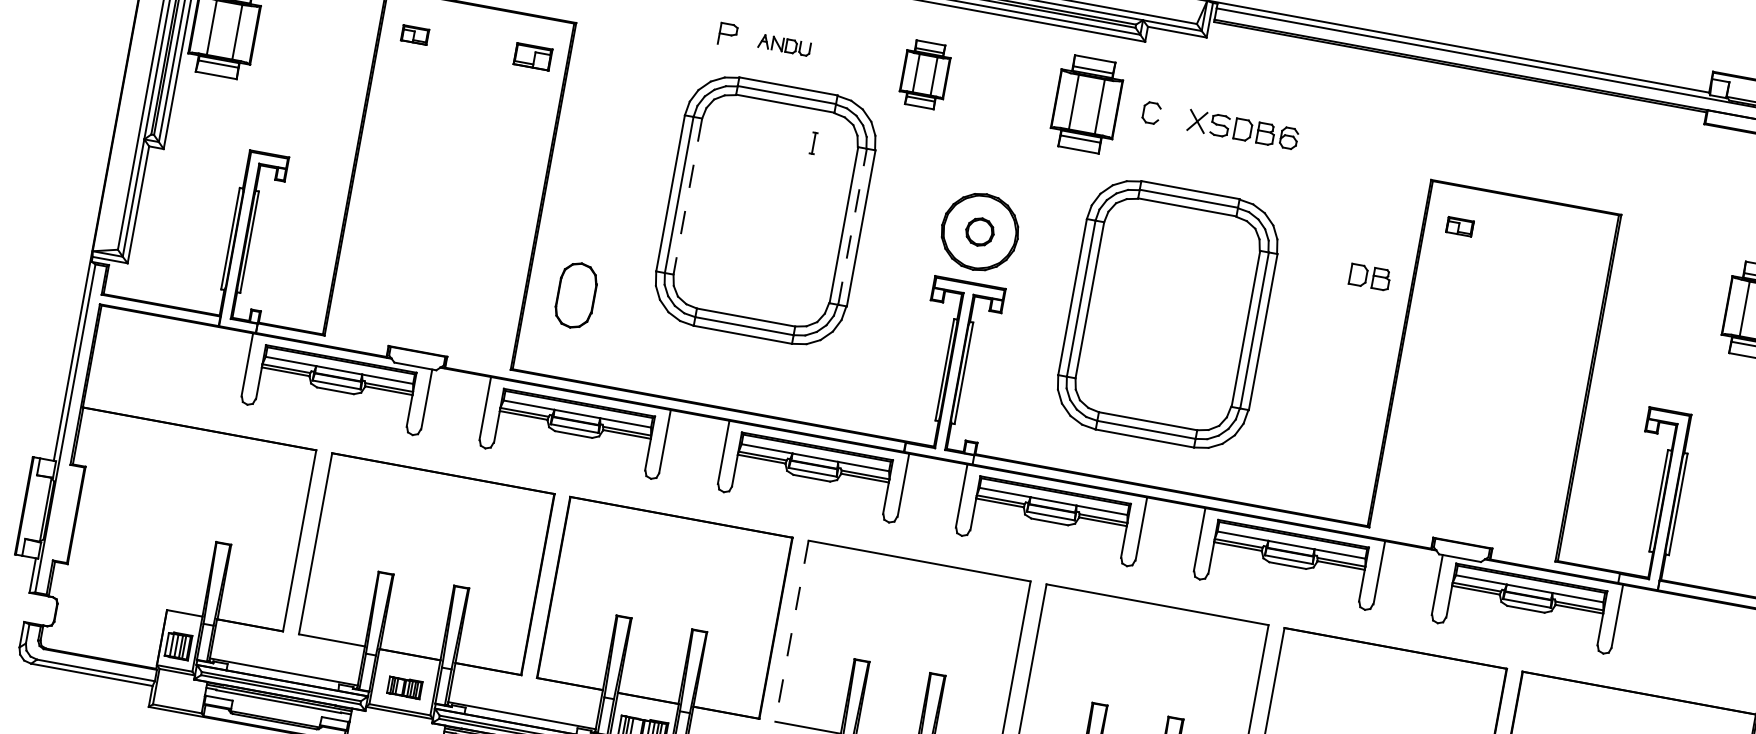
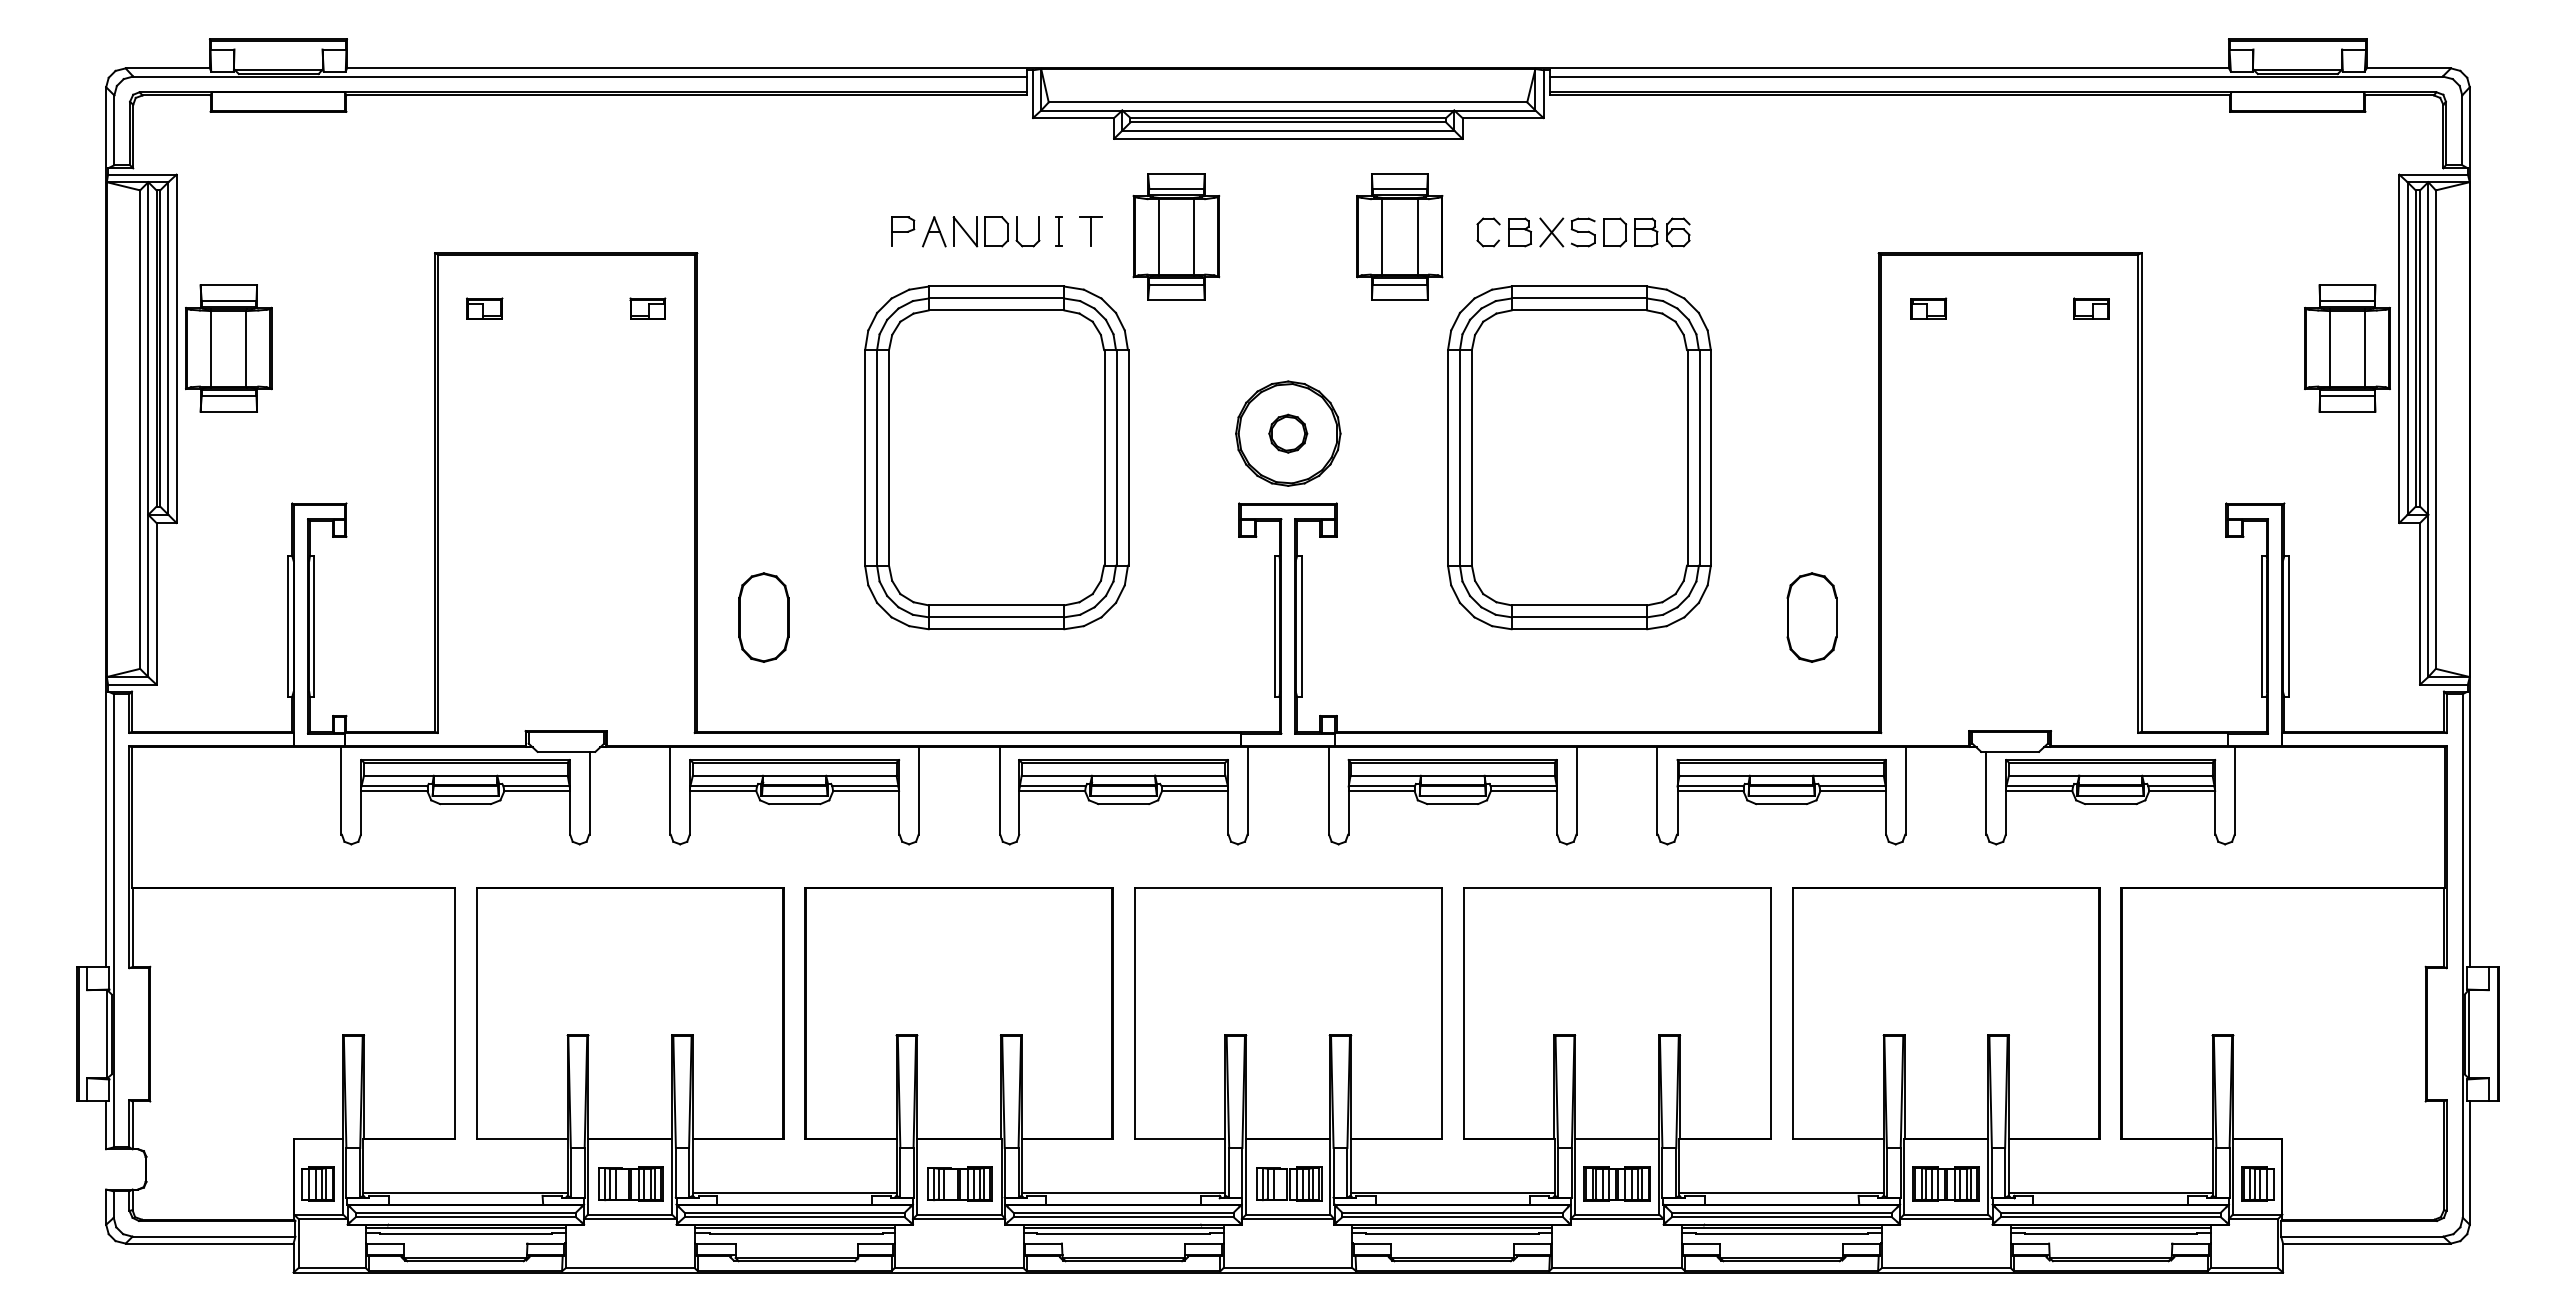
part: (784, 45) -> (981, 231), size x1.67
part: (532, 56) -> (647, 308), size x0.71
part: (863, 59) -> (1090, 231), added
part: (925, 74) -> (1176, 236), size x1.43
part: (1174, 117) -> (1519, 232), added
part: (813, 142) -> (1058, 231), moved
line: (688, 196) -> (889, 457), dashed -> solid
line: (852, 226) -> (1116, 457), dashed -> solid
part: (1577, 248) -> (2091, 308), added
part: (1369, 277) -> (1820, 398), removed
part: (1167, 314) -> (1579, 457), moved
part: (1334, 434) -> (1811, 617), added
line: (791, 631) -> (1134, 1013), dashed -> solid
part: (404, 687) -> (630, 1183), size x1.43

